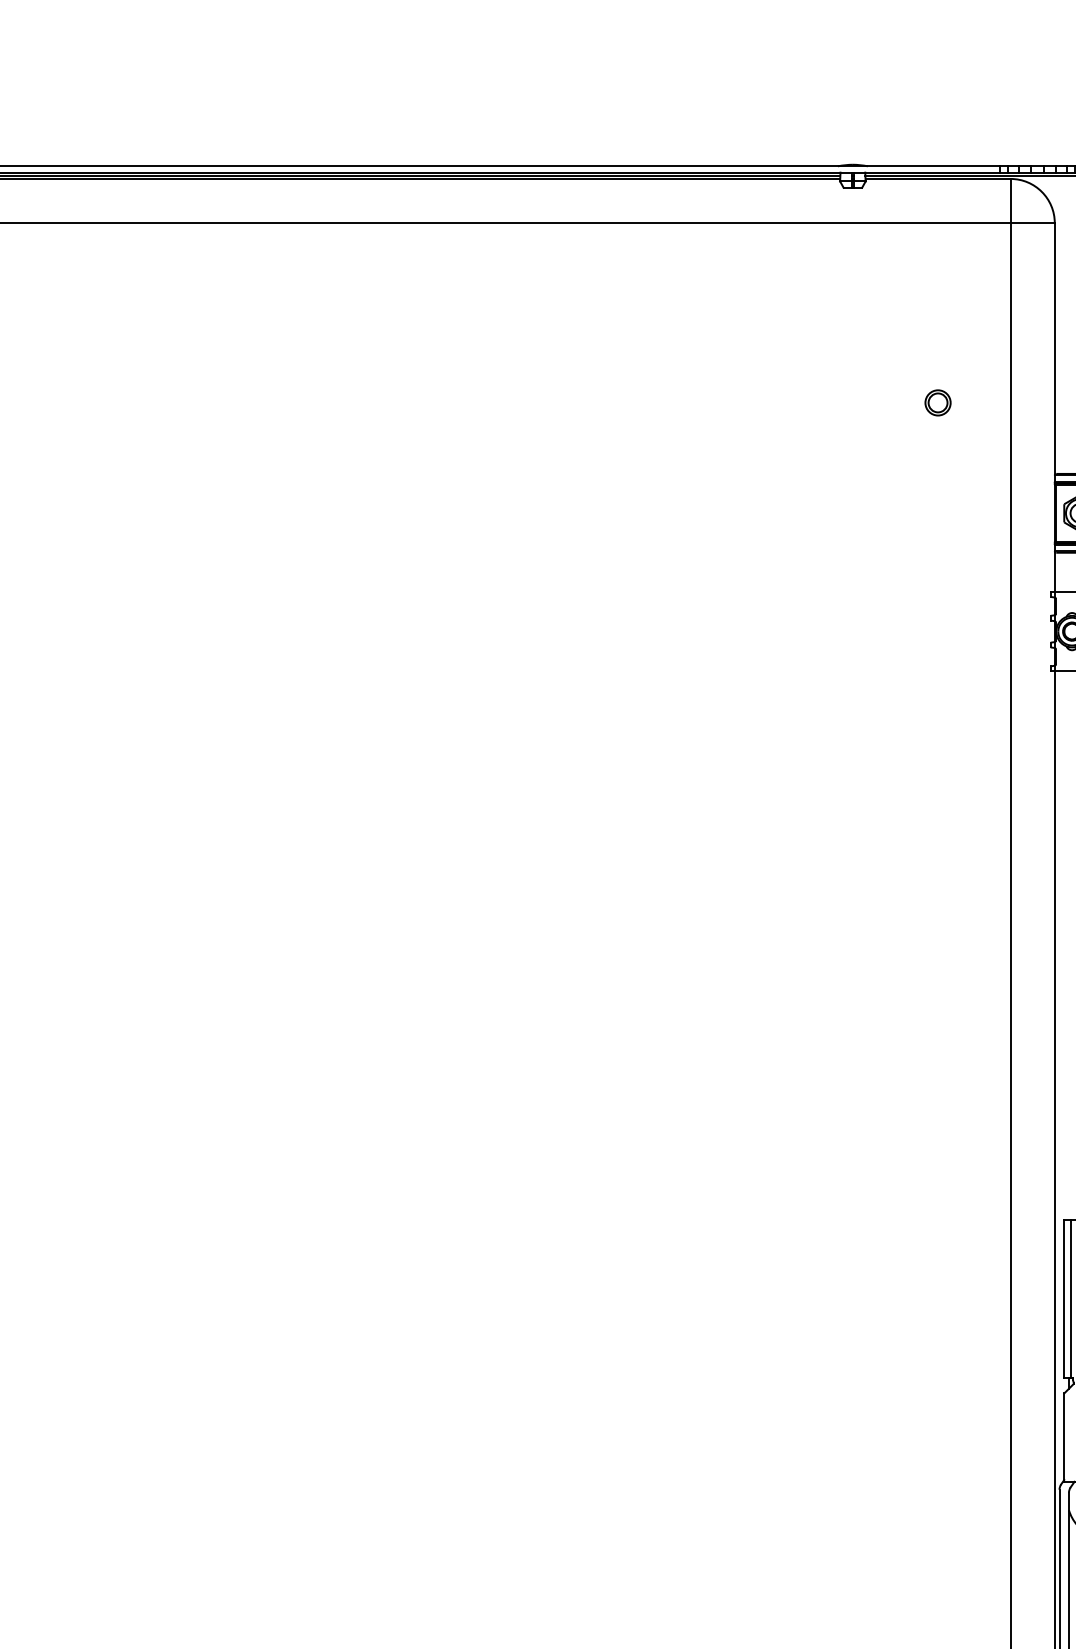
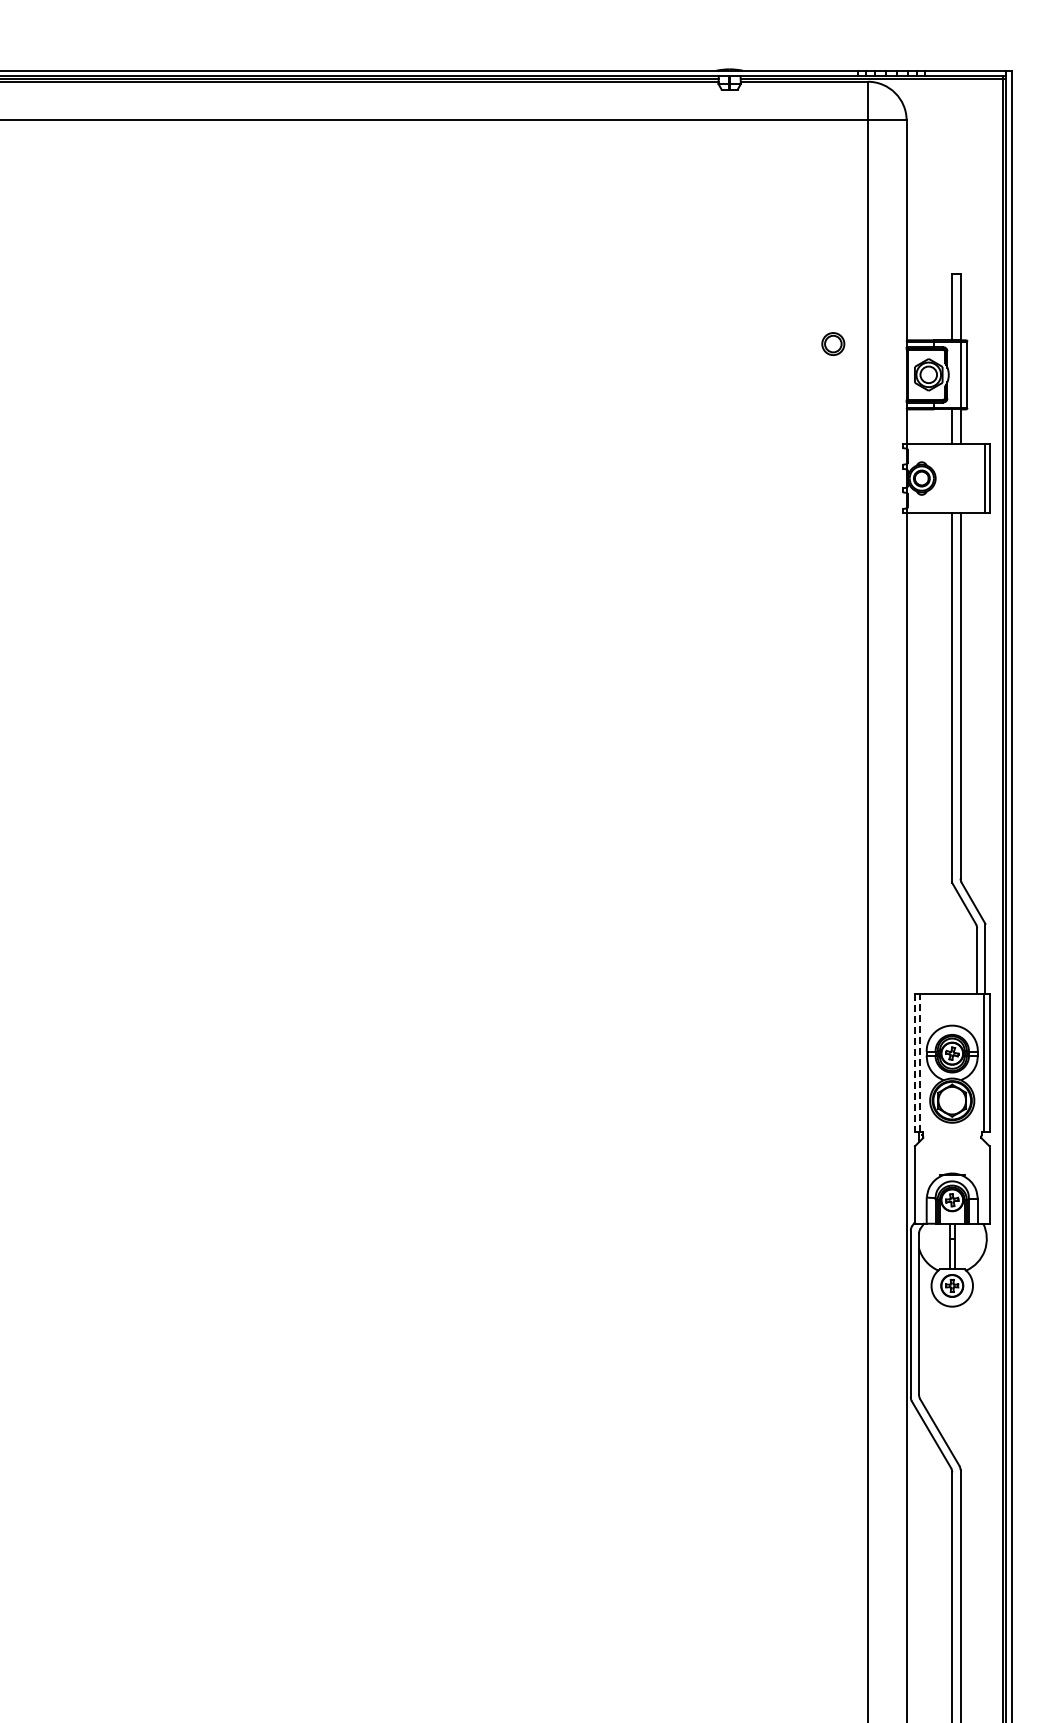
part: (938, 402) -> (833, 343), moved
line: (1070, 1297) -> (920, 1062), solid -> dashed
line: (1063, 1299) -> (914, 1063), solid -> dashed

